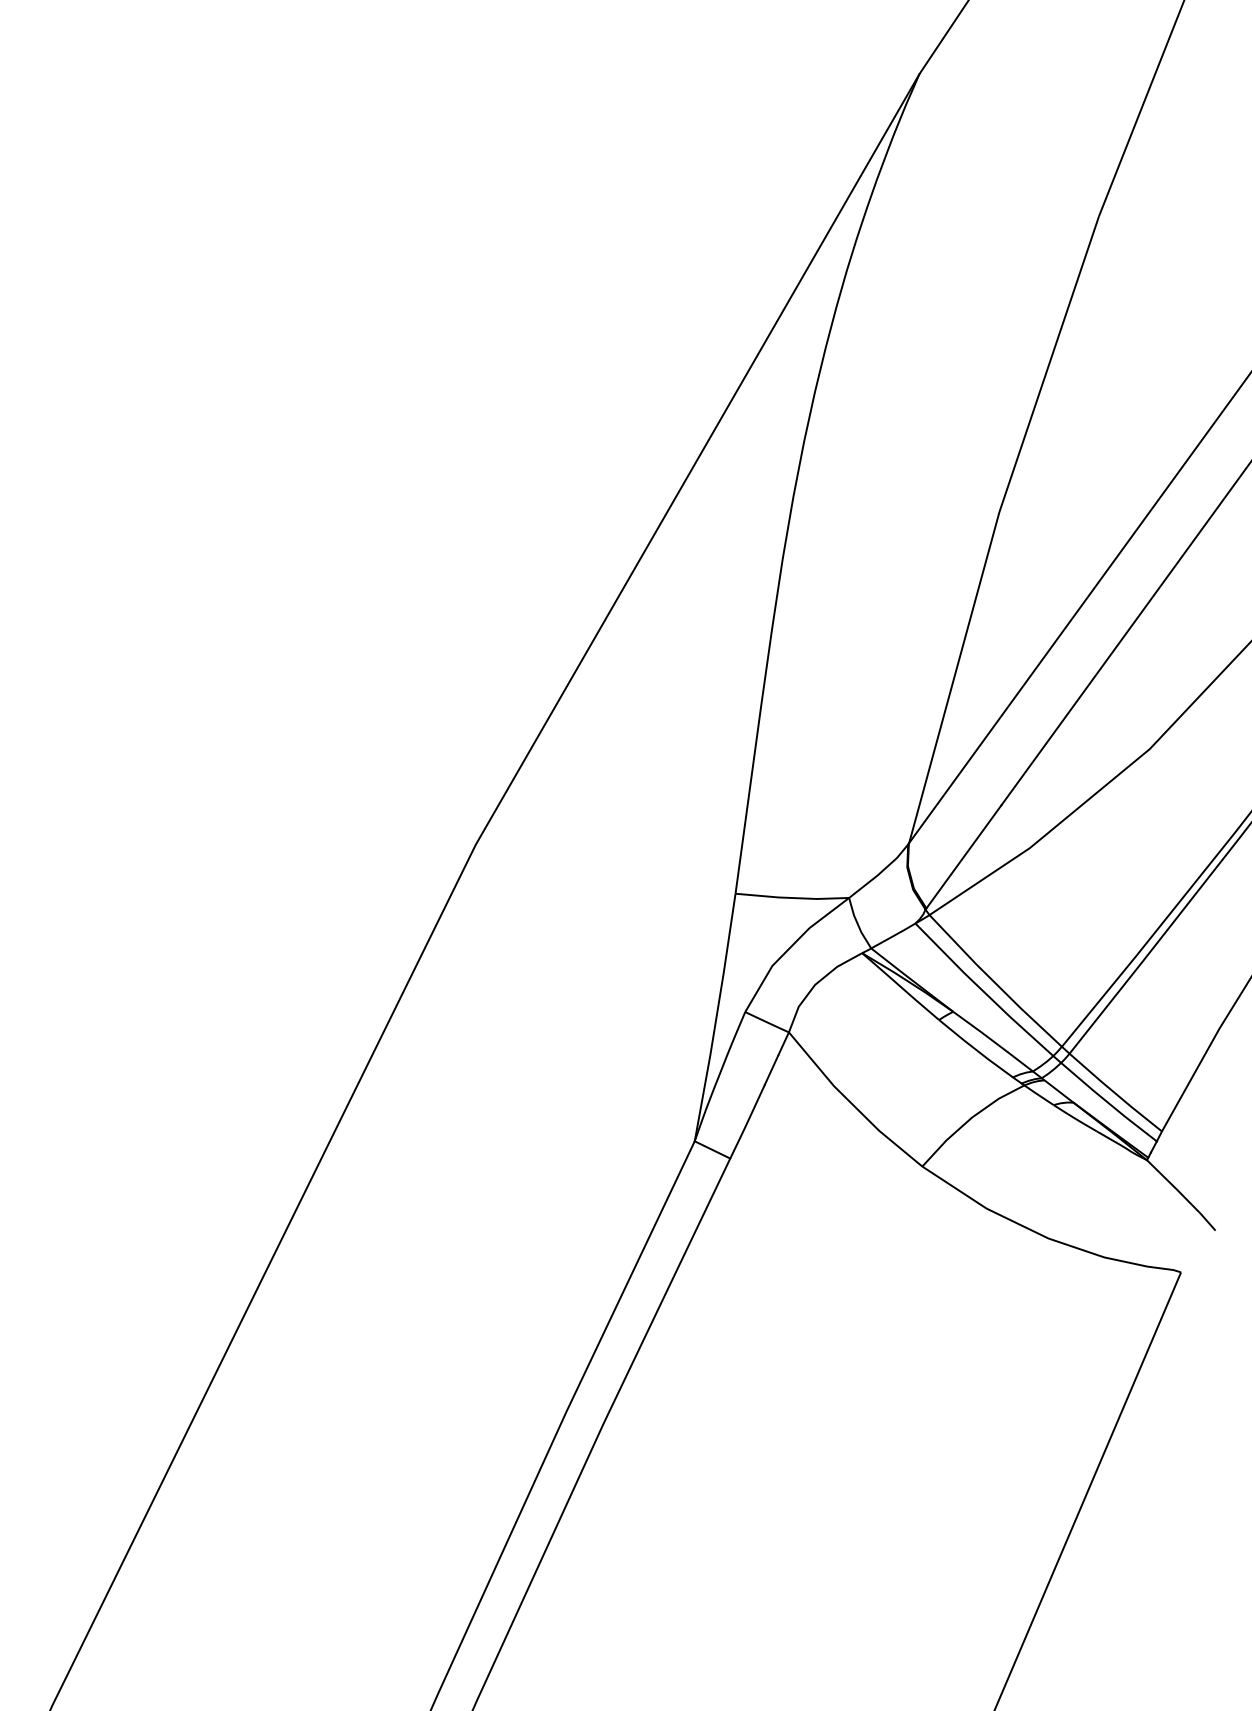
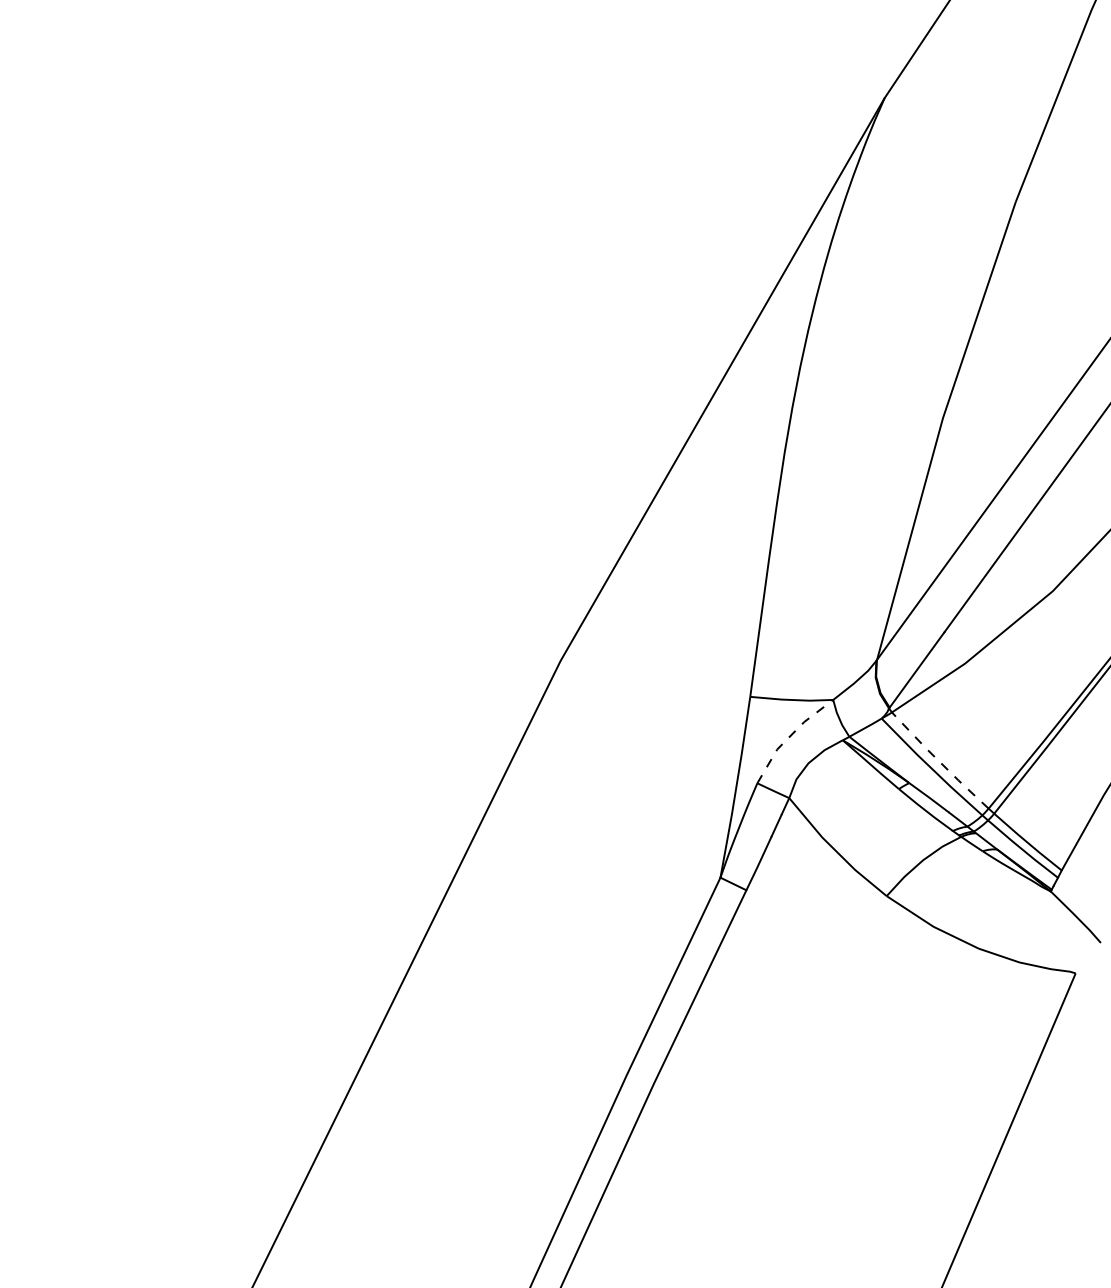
line: (789, 948) -> (789, 736), solid -> dashed
line: (994, 982) -> (939, 761), solid -> dashed

